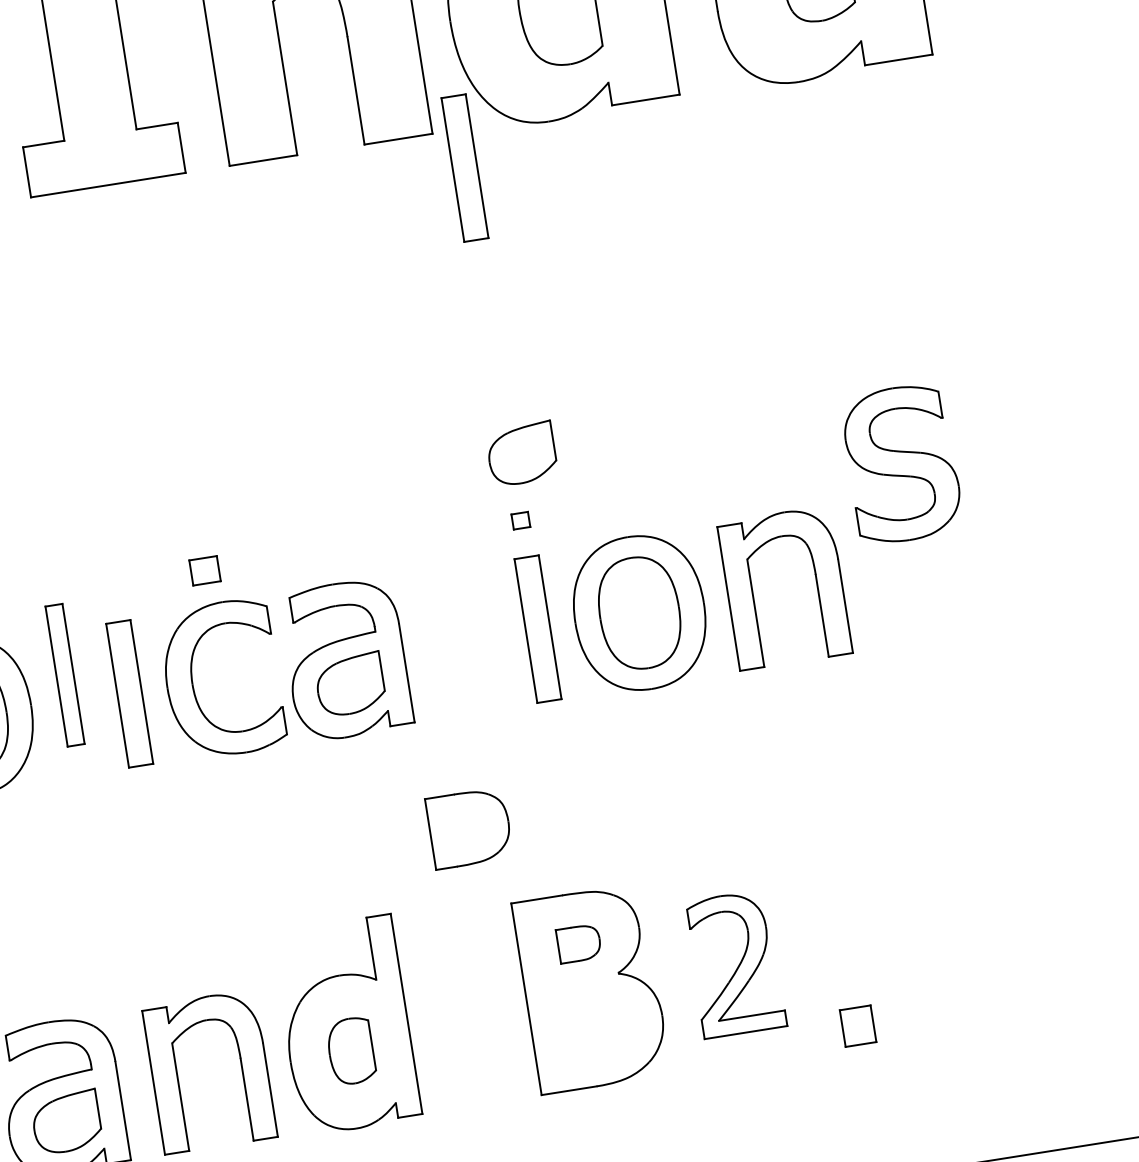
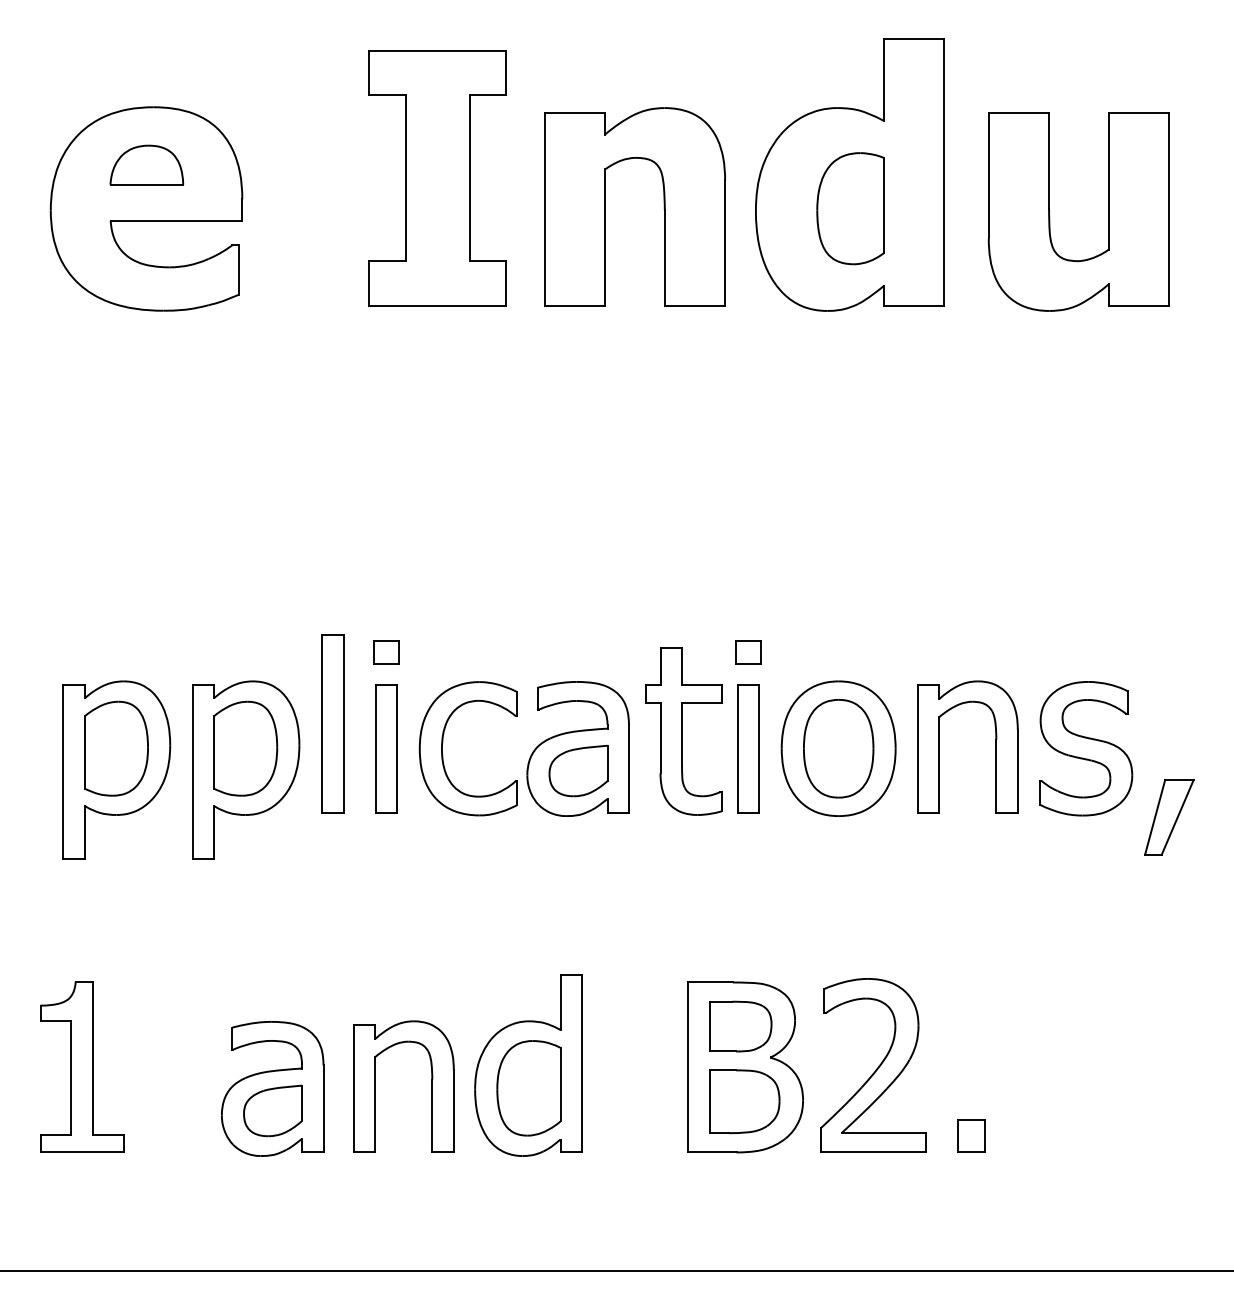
part: (464, 167) -> (748, 339), removed
part: (521, 453) -> (758, 594), removed
part: (902, 463) -> (1086, 748), moved
part: (520, 520) -> (748, 652), size x1.67
part: (205, 570) -> (386, 652), moved
part: (461, 621) -> (683, 731), added
part: (1024, 631) -> (1169, 817), added
part: (64, 674) -> (332, 723), size x1.43
part: (468, 828) -> (744, 1101), moved
part: (578, 943) -> (740, 1026), size x1.67
part: (735, 963) -> (873, 1065), size x1.43
part: (350, 1051) -> (528, 1088), size x1.67

